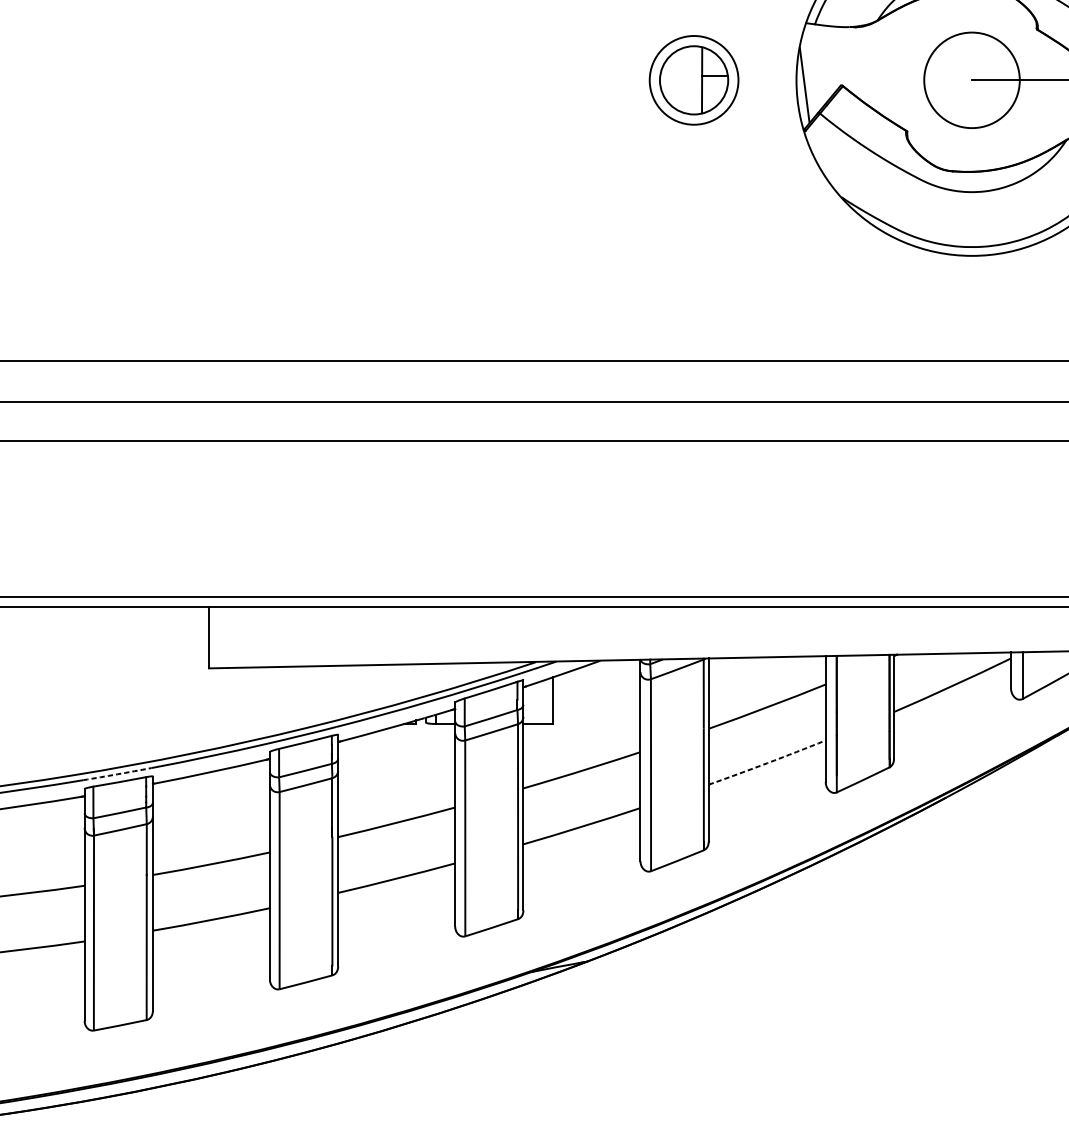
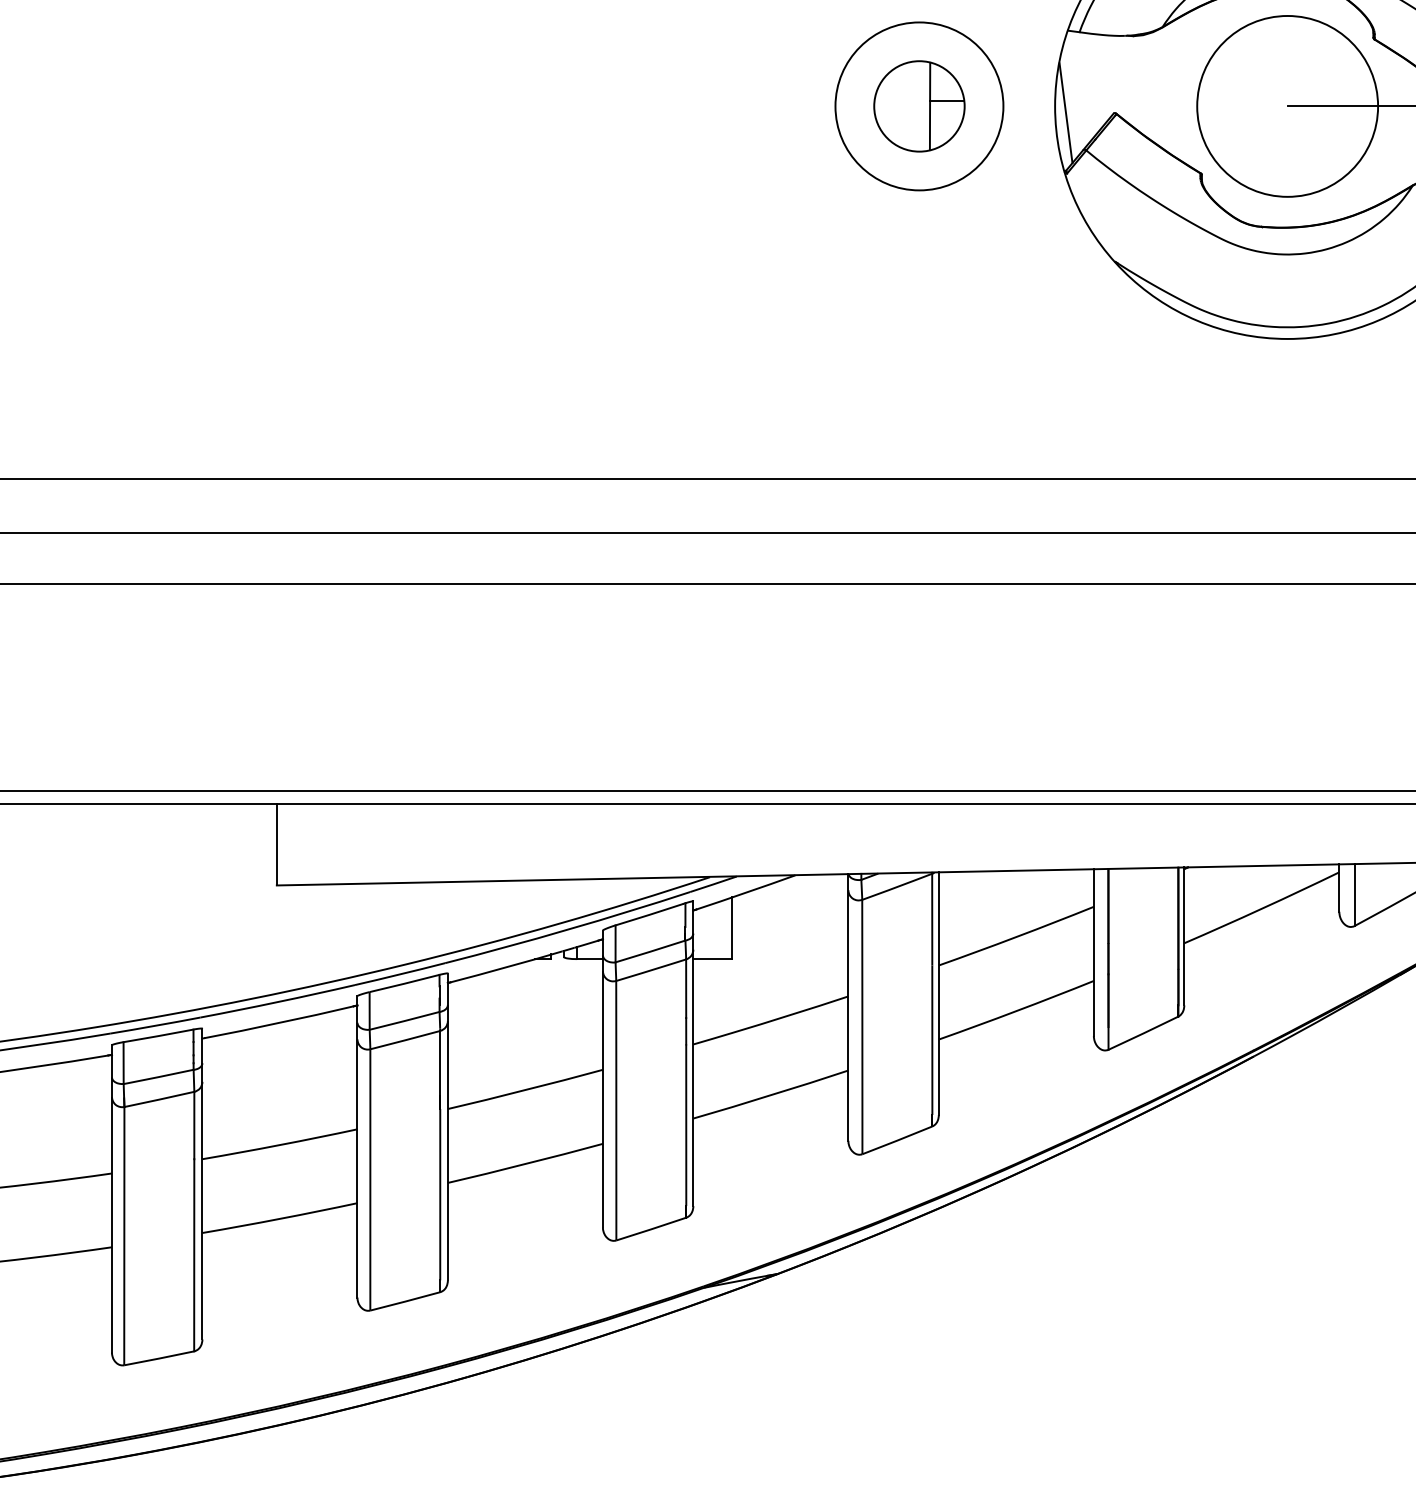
circle: (694, 80) -> (919, 106), size x1.43
circle: (971, 80) -> (1287, 106), size x1.43
arc: (767, 763) -> (1016, 1011), dashed -> solid
arc: (117, 774) -> (155, 1025), dashed -> solid

